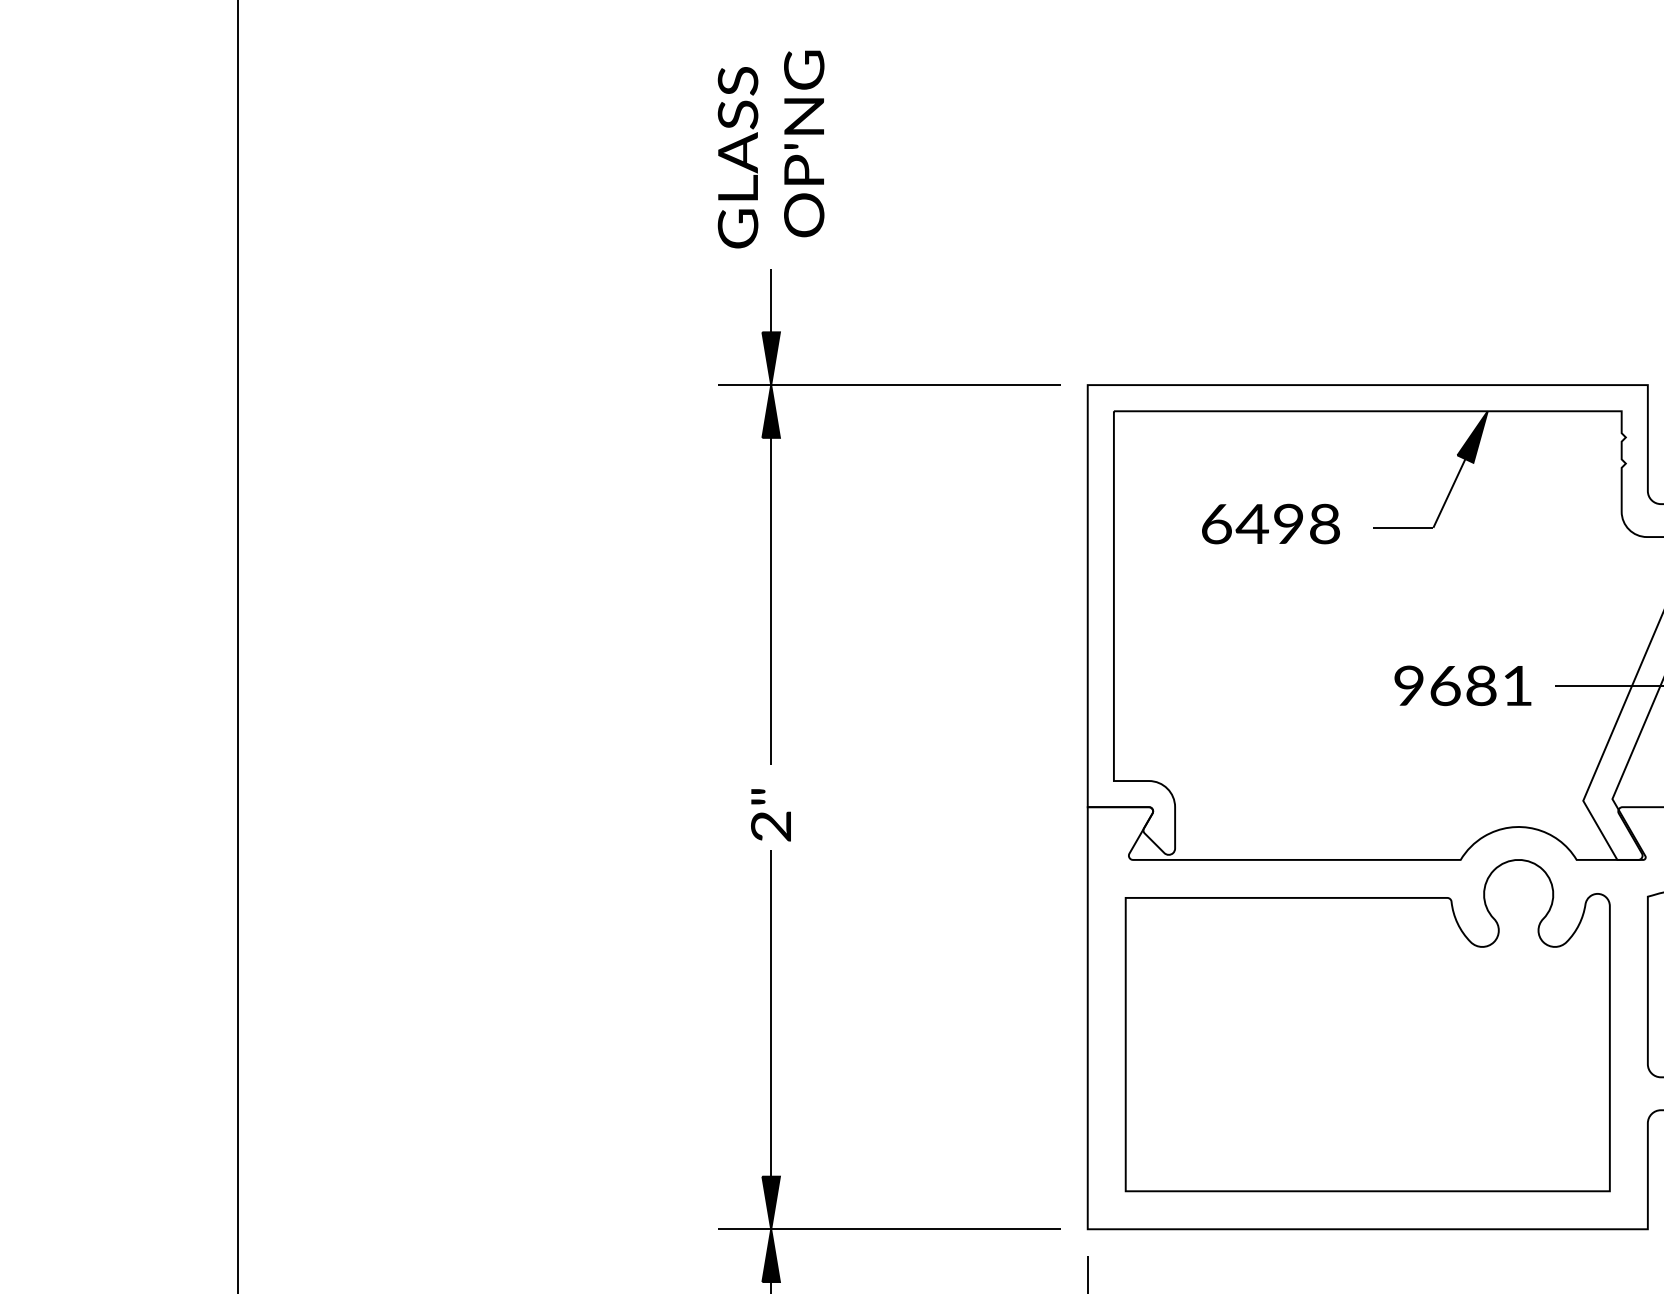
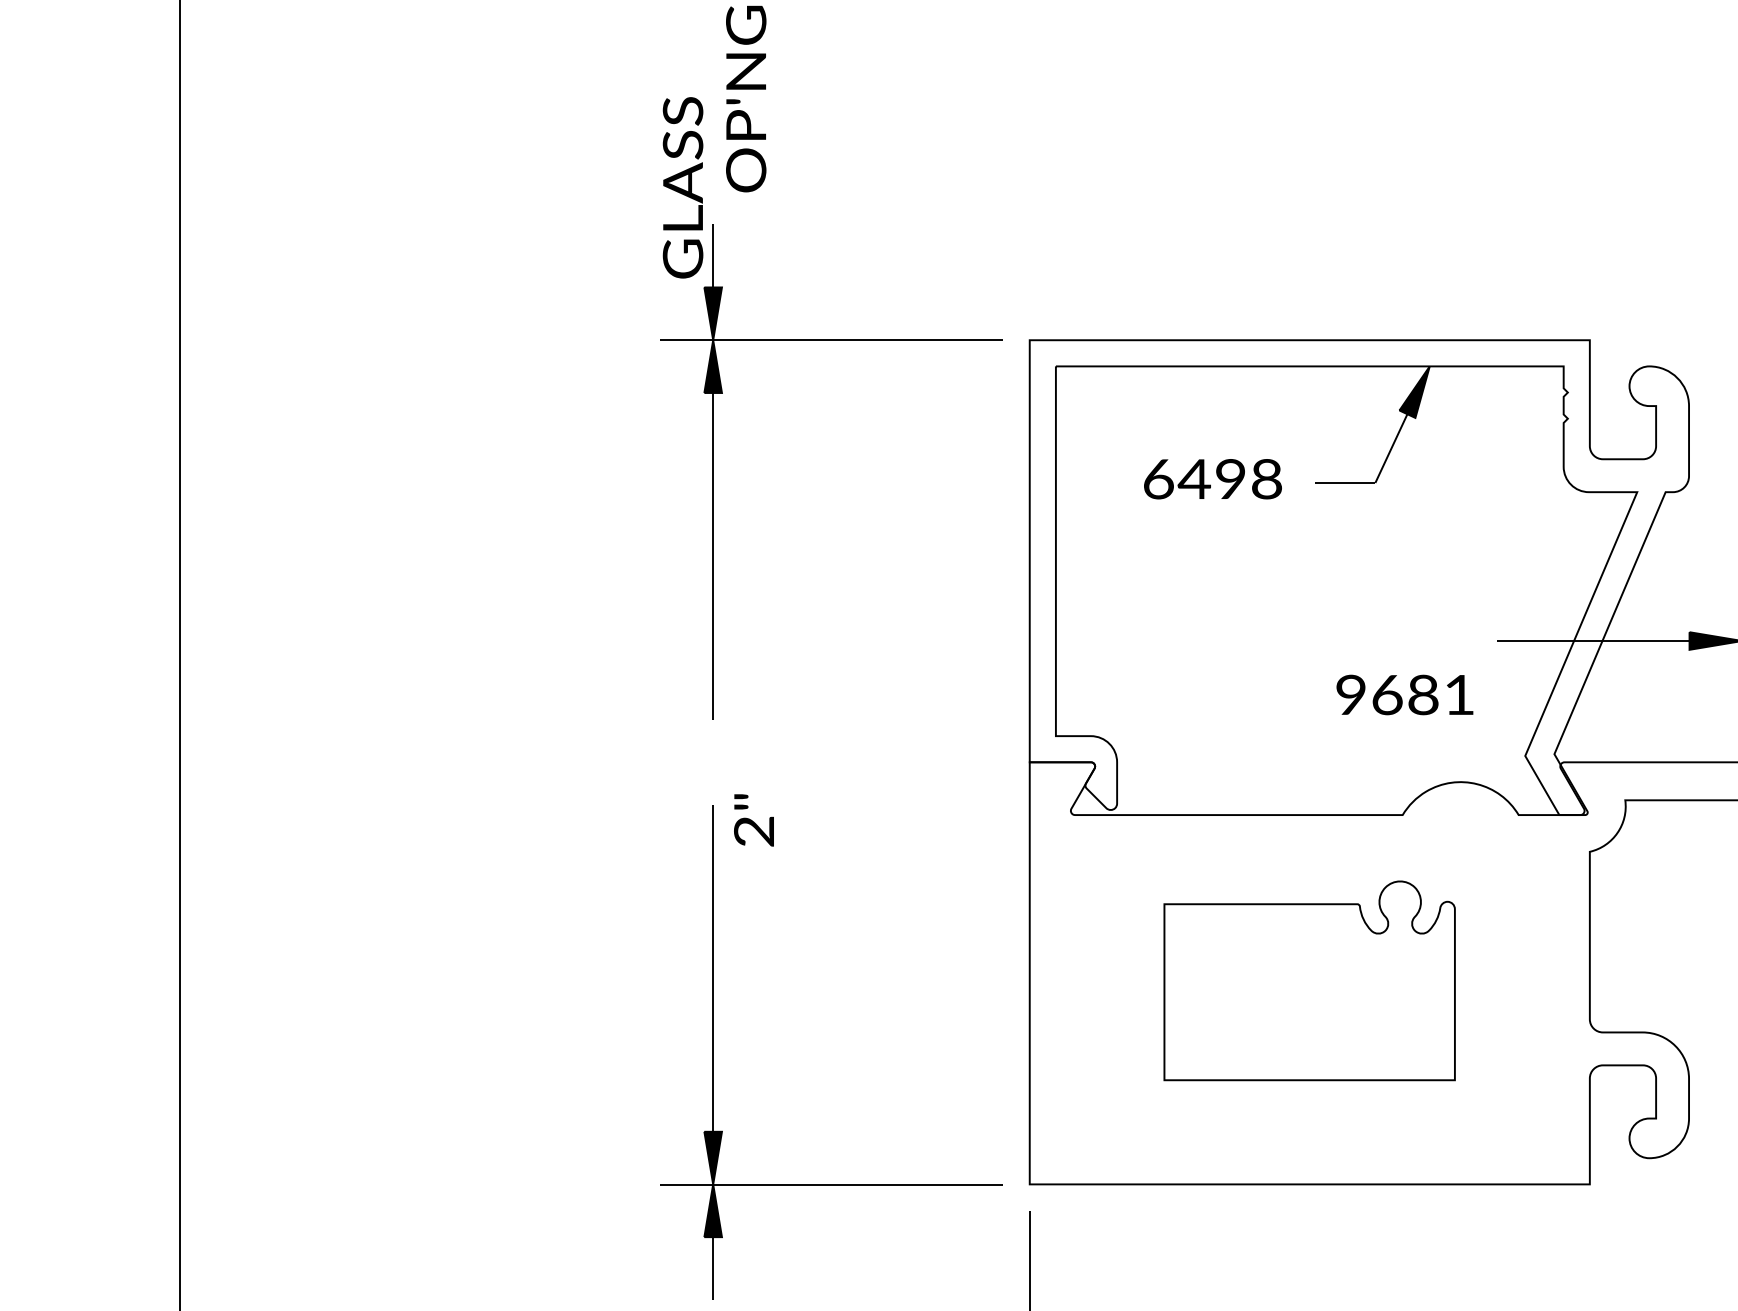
text: (737, 157) -> (682, 187), moved
text: (1462, 685) -> (1404, 694), moved
text: (770, 815) -> (753, 820), moved
part: (1367, 1025) -> (1309, 980), size x0.6

